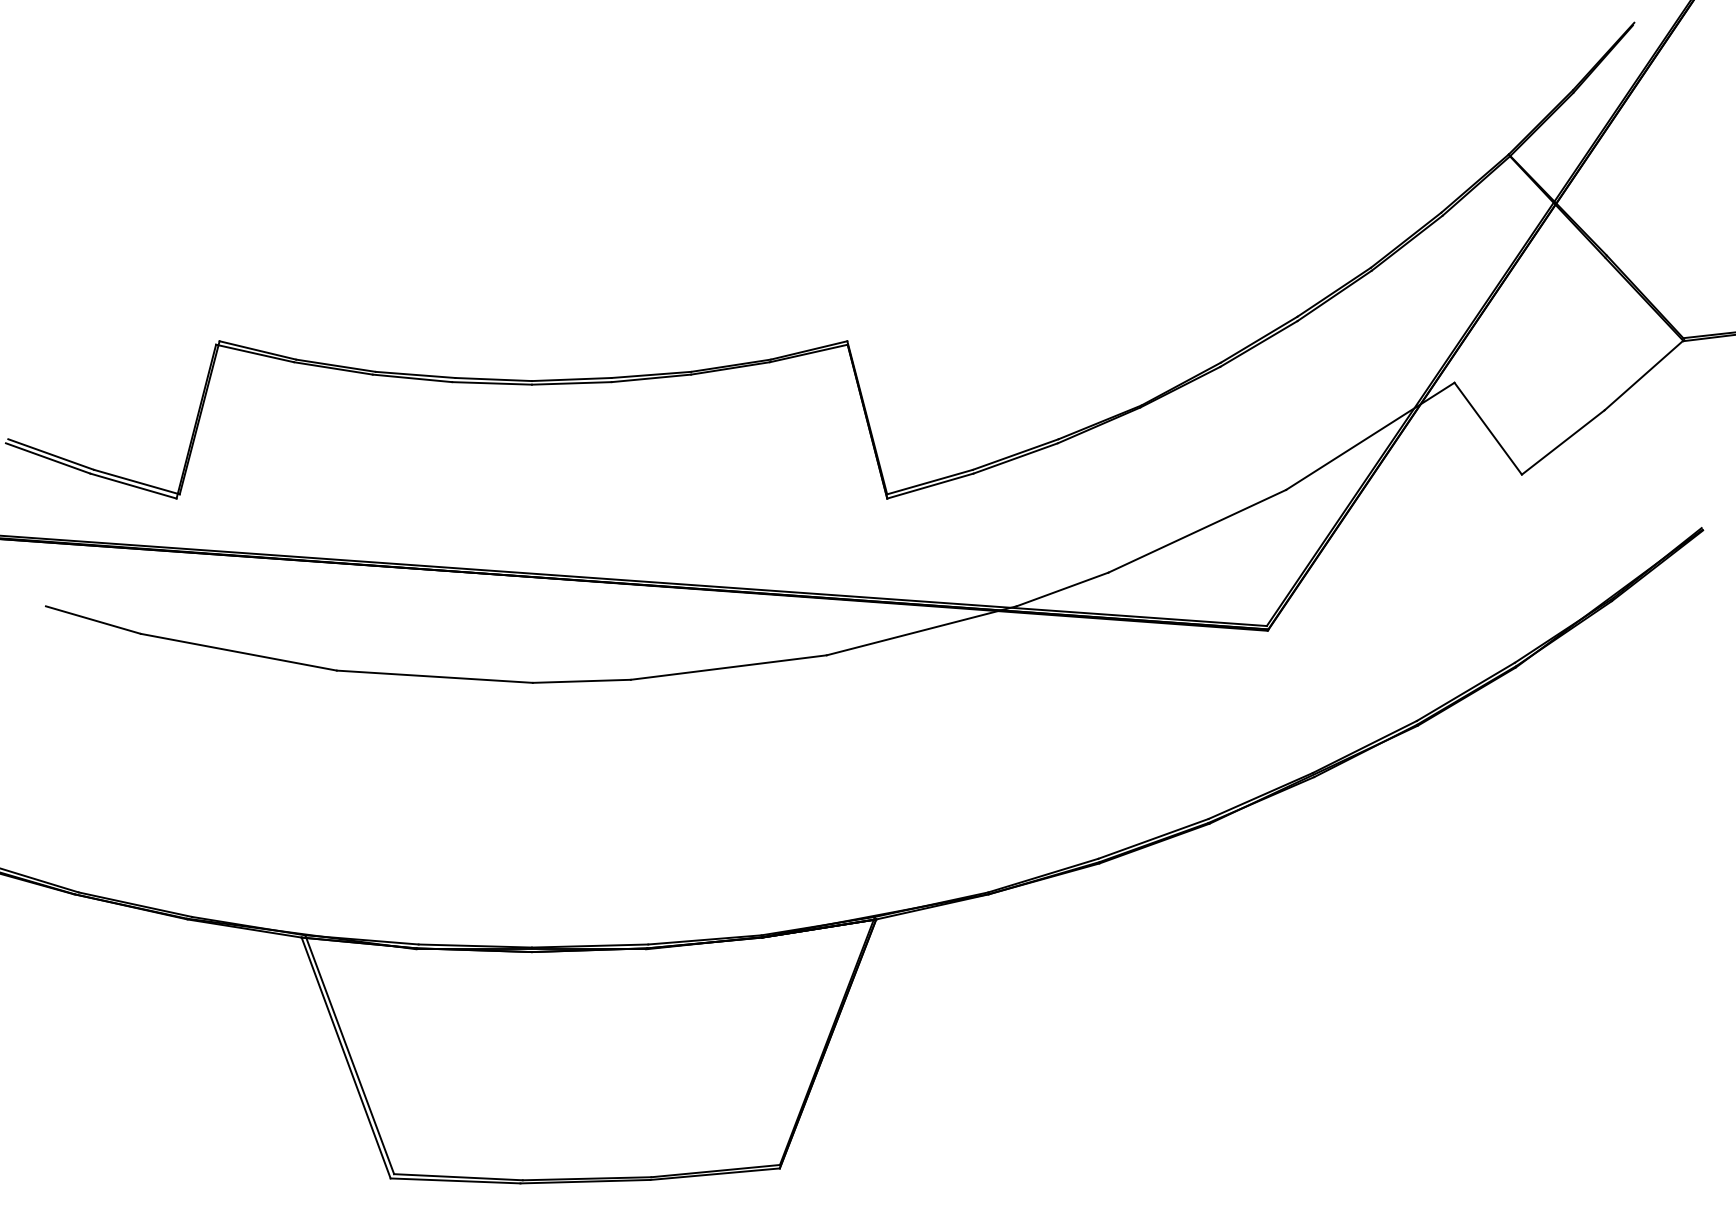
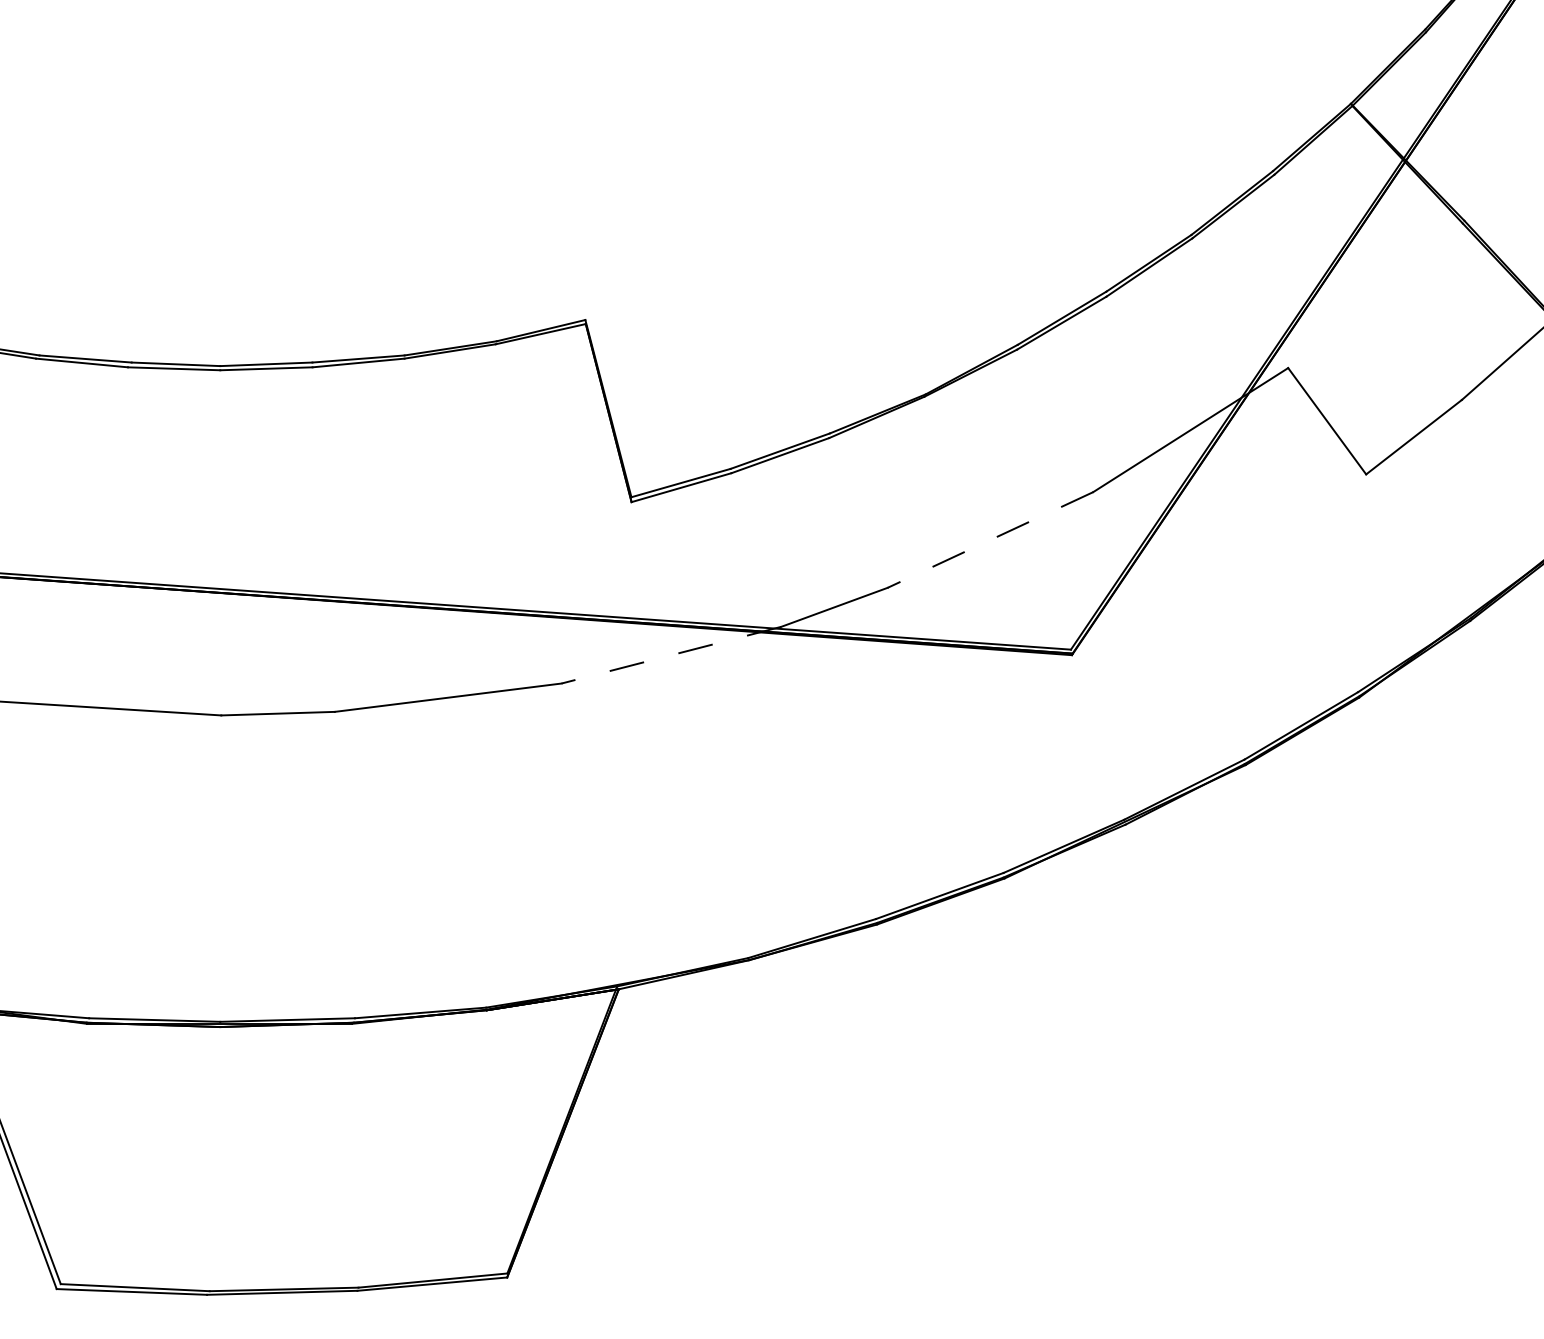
line: (1197, 531) -> (990, 540), solid -> dashed
line: (921, 630) -> (671, 654), solid -> dashed

